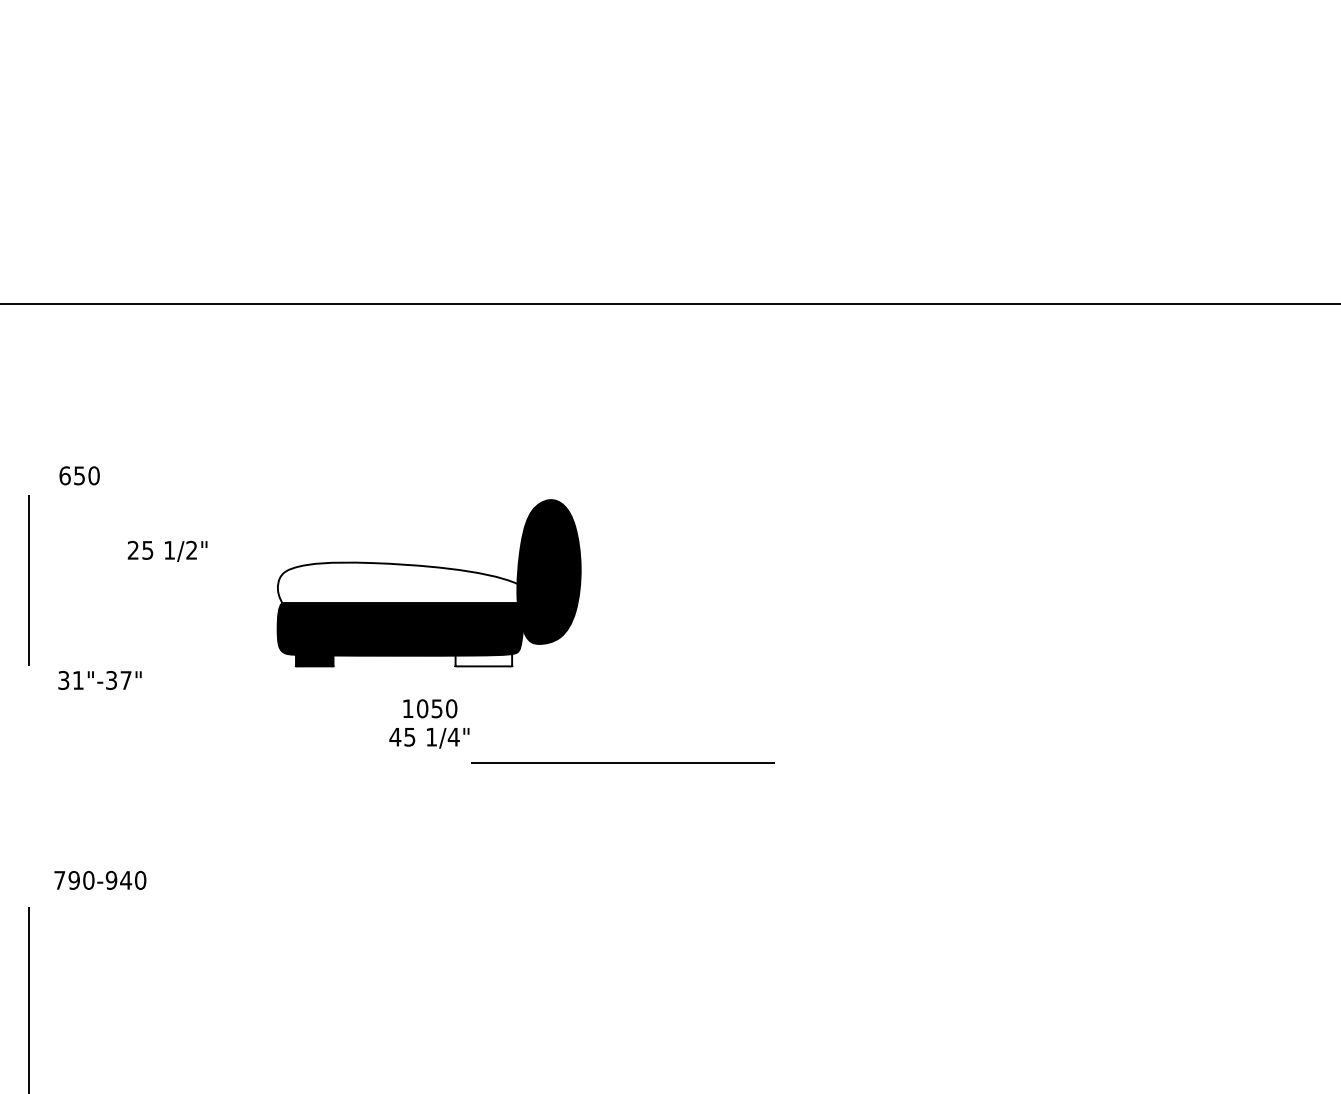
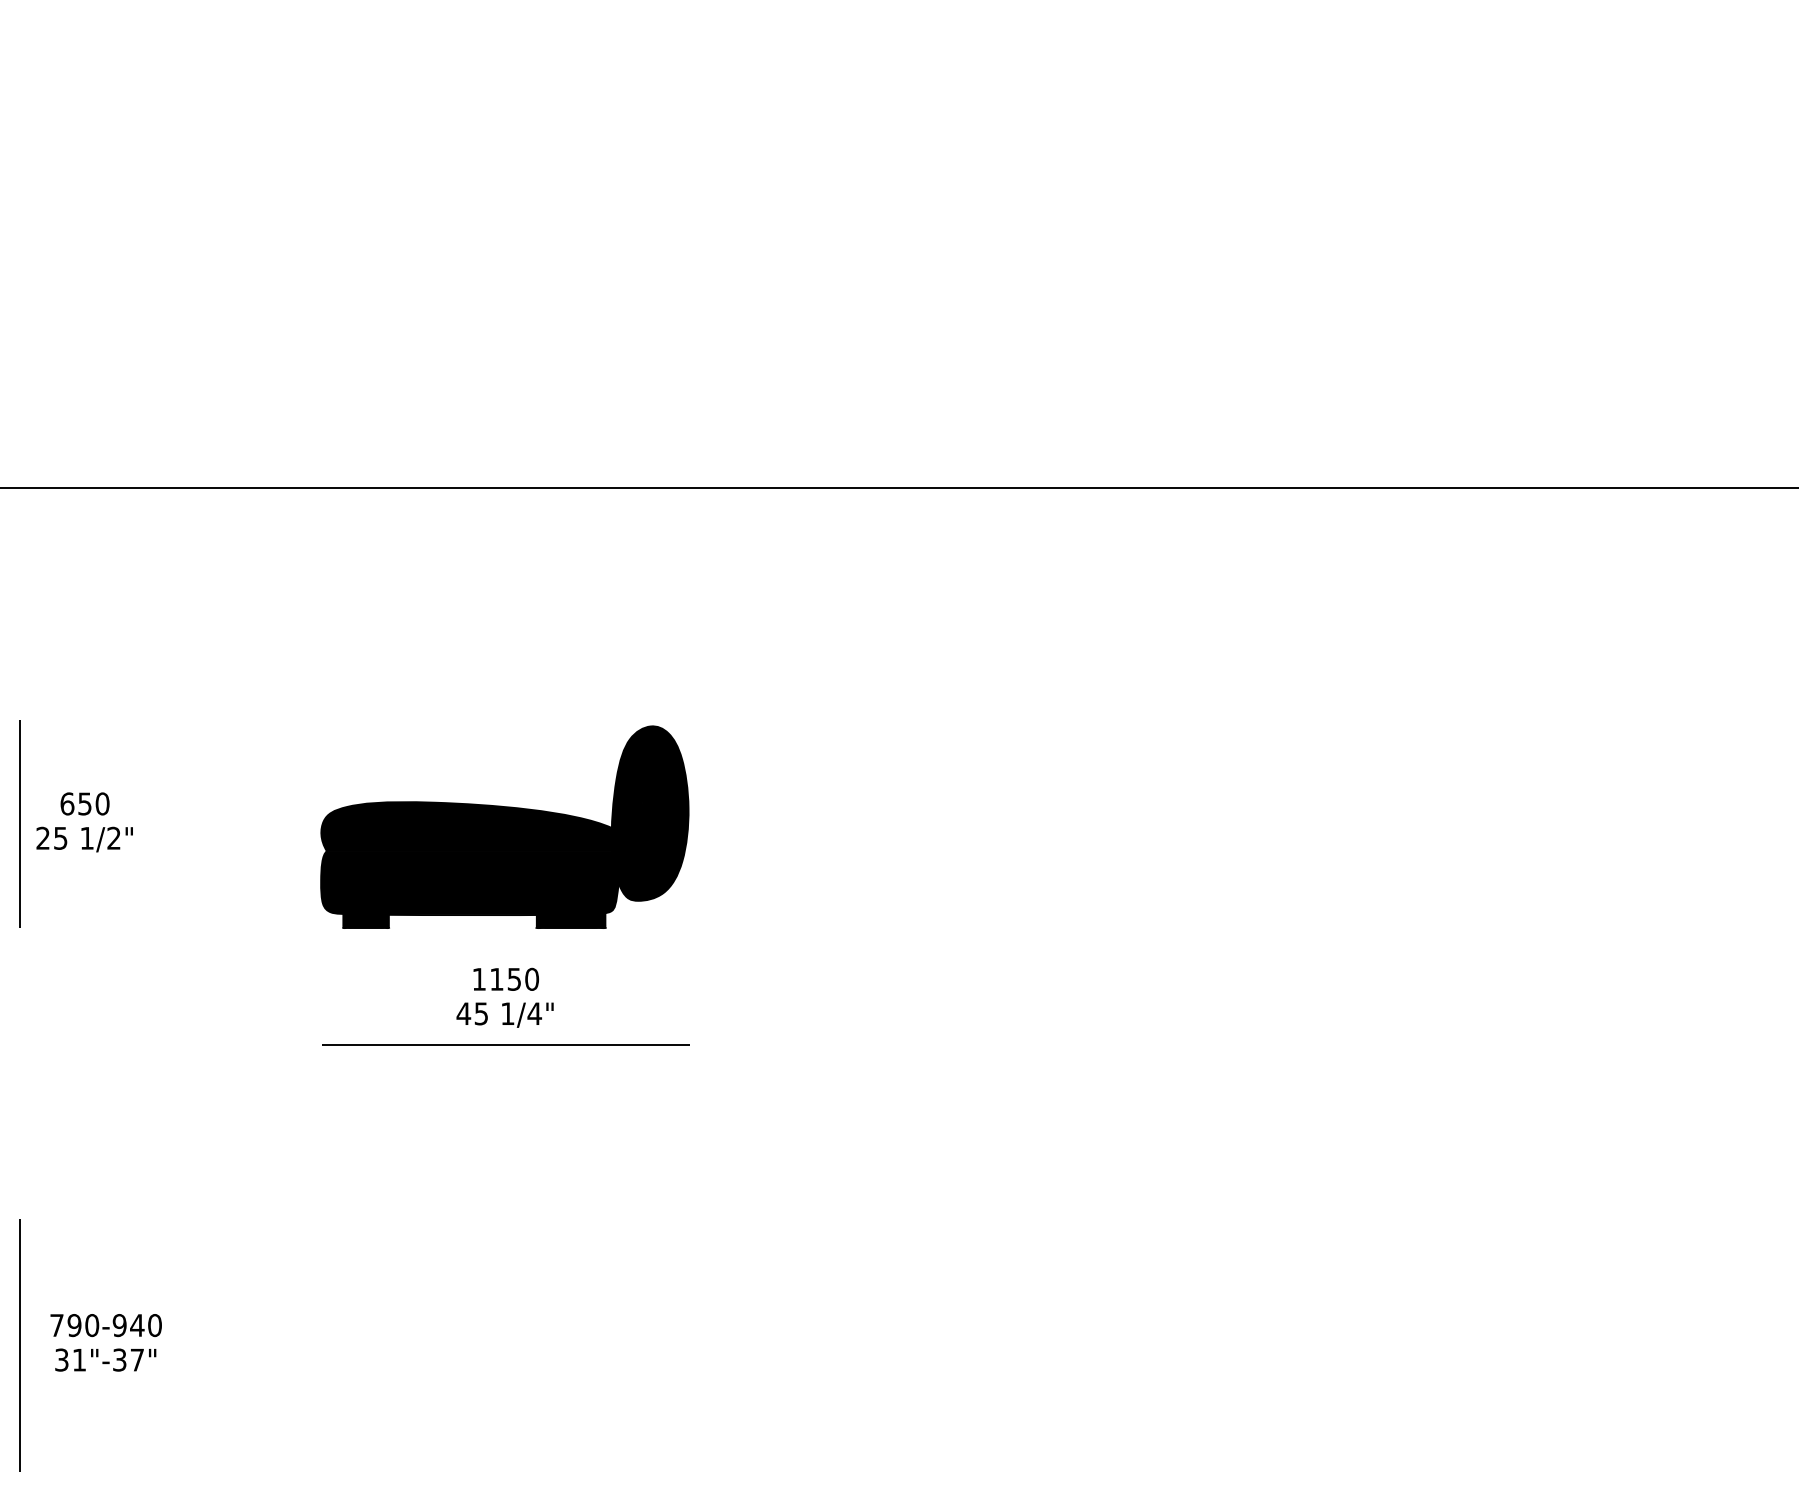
text: (79, 475) -> (84, 803), moved
text: (167, 551) -> (84, 839), moved
fill: (397, 582) -> (466, 826), added
fill: (483, 660) -> (570, 920), added
text: (99, 679) -> (105, 1359), moved
text: (422, 708) -> (496, 978), 1050 -> 1150
line: (622, 762) -> (505, 1044), moved
text: (99, 880) -> (105, 1325), moved

